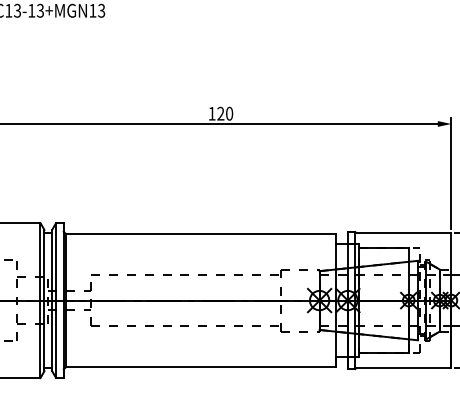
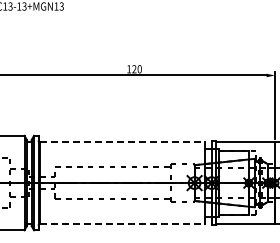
line: (201, 233) -> (122, 142), solid -> dashed
line: (201, 366) -> (122, 223), solid -> dashed

